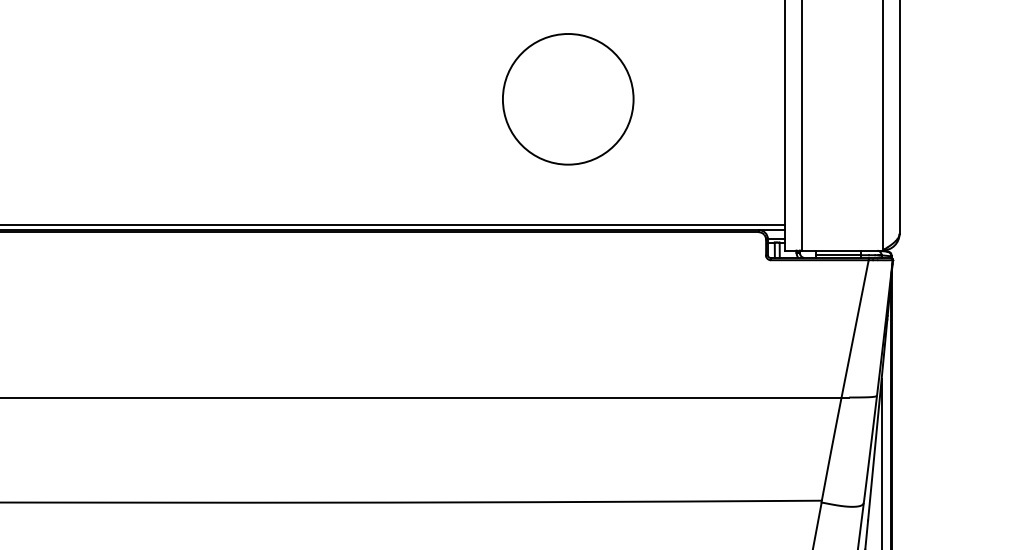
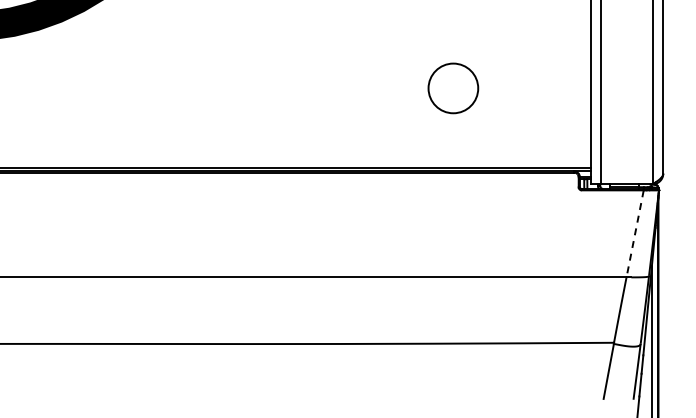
circle: (568, 99) -> (453, 88), size x0.6
line: (855, 329) -> (635, 234), solid -> dashed

